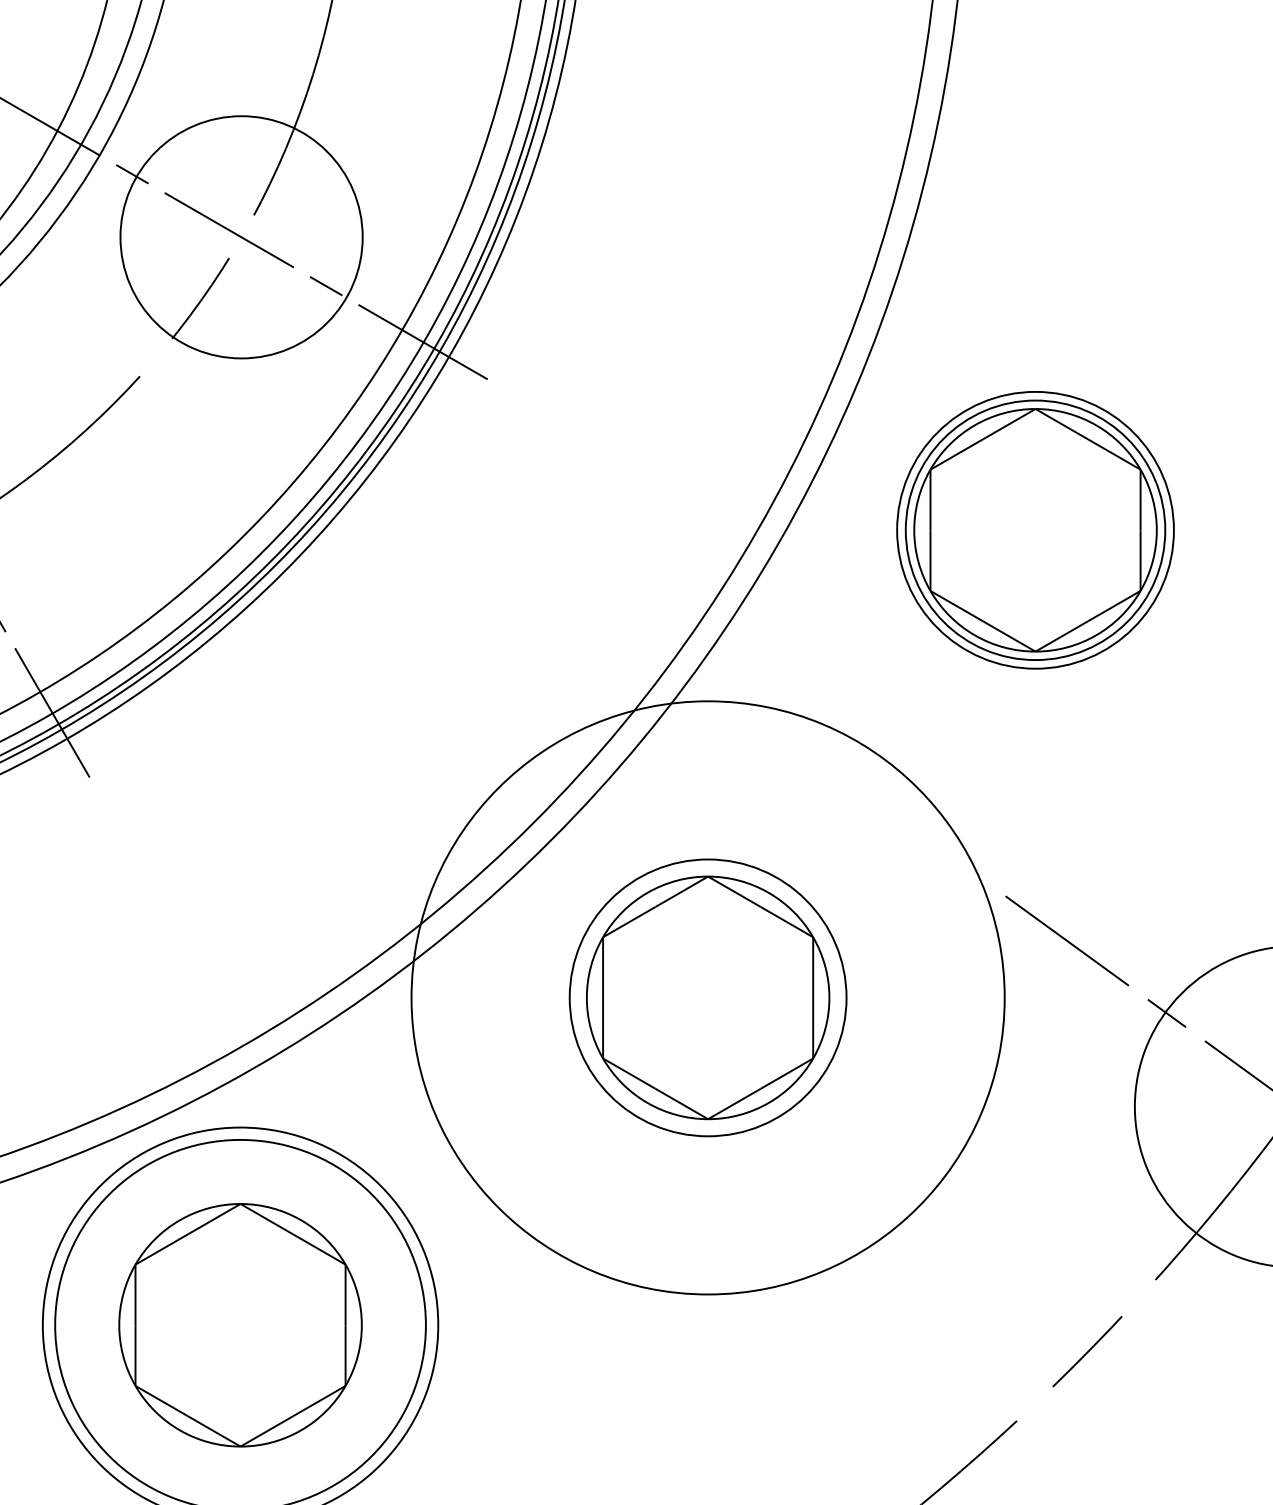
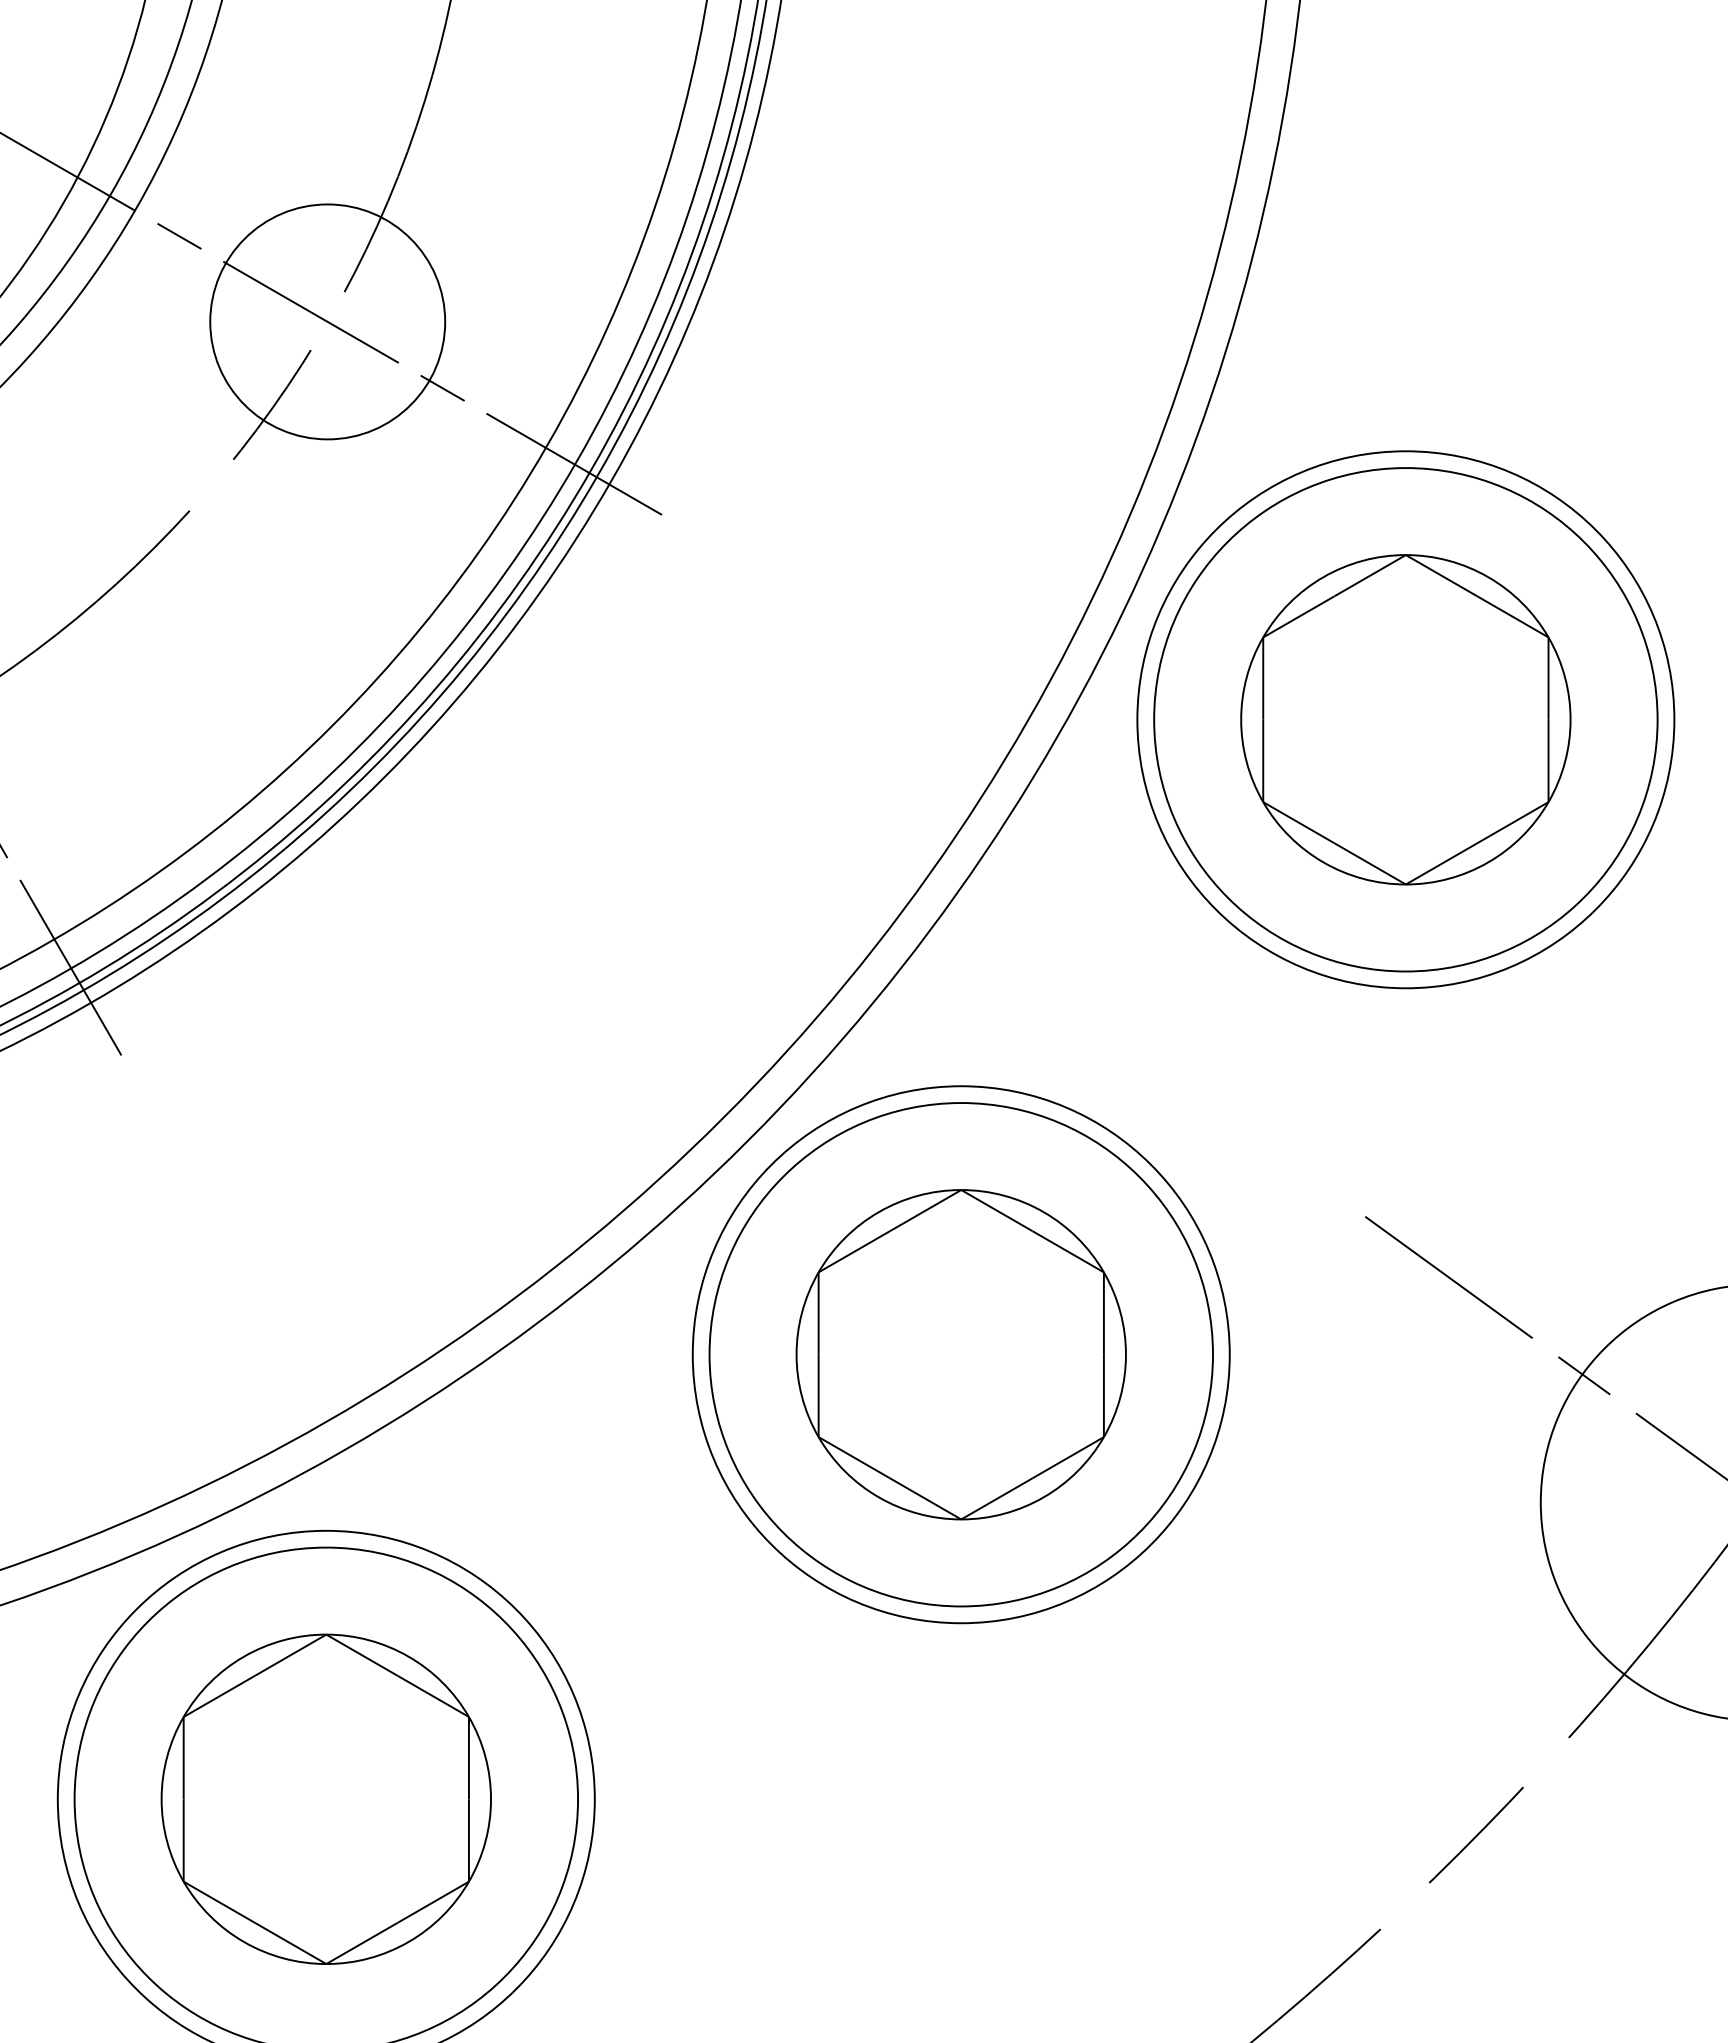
circle: (241, 237) -> (327, 321), size x0.71
circle: (1035, 530) -> (1405, 719), size x1.43
circle: (1035, 530) -> (1405, 719), size x1.43
circle: (707, 997) -> (960, 1354), size x0.62
circle: (707, 997) -> (960, 1354), size x1.43

